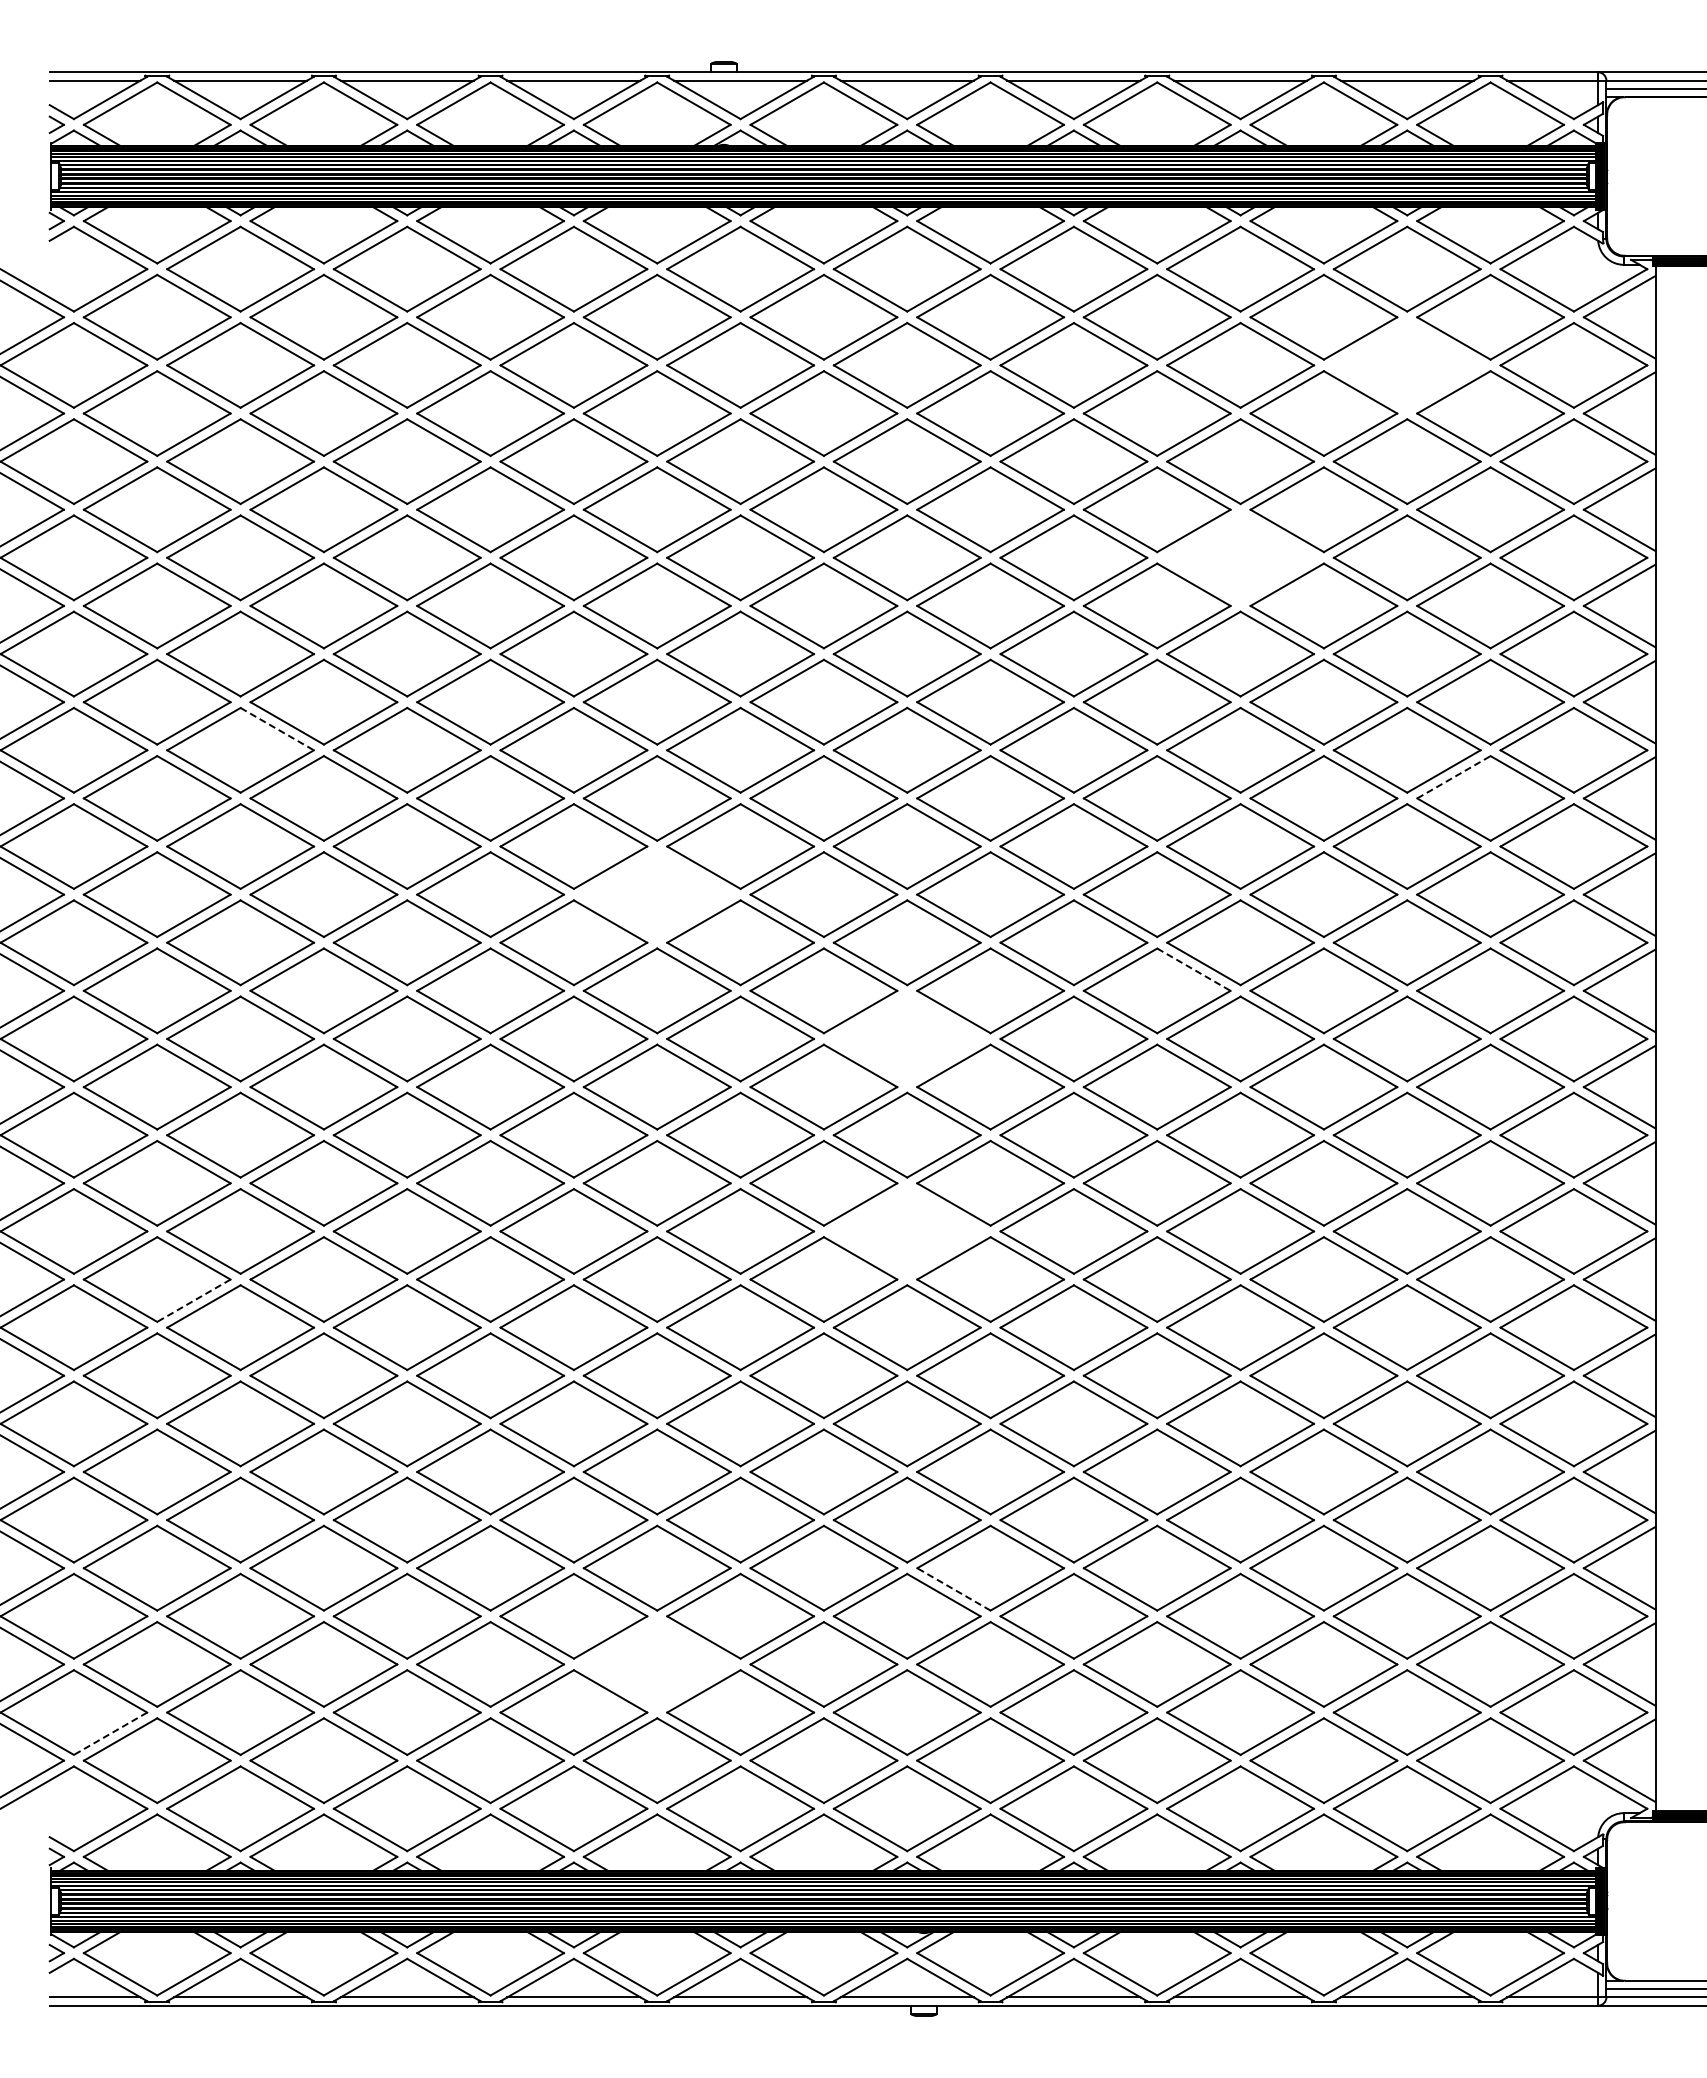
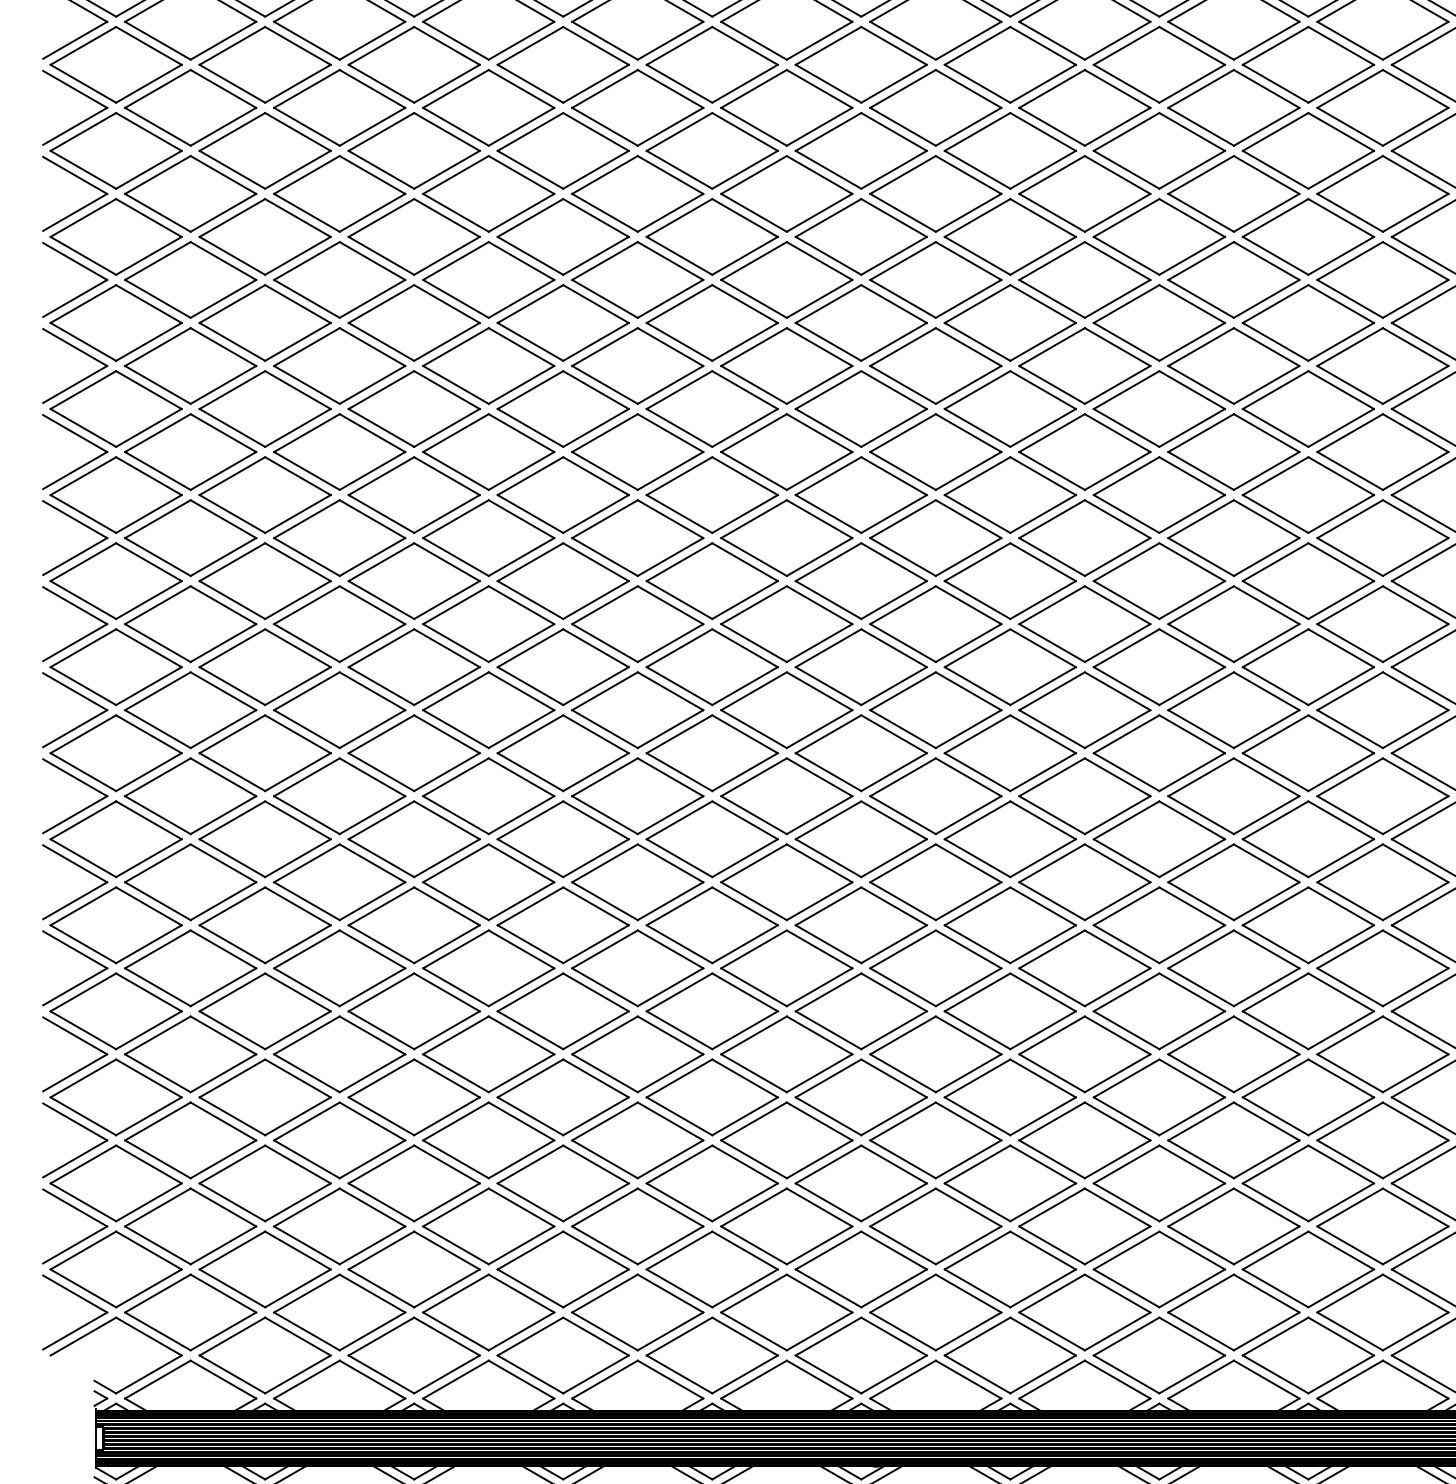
part: (1406, 365) -> (1307, 64), added
part: (1240, 557) -> (1159, 236), added
line: (277, 729) -> (298, 390), dashed -> solid
line: (1454, 777) -> (1350, 433), dashed -> solid
part: (656, 894) -> (637, 537), added
line: (1194, 969) -> (1118, 605), dashed -> solid
part: (906, 1038) -> (860, 666), added
part: (906, 1231) -> (860, 839), added
line: (193, 1300) -> (223, 901), dashed -> solid
line: (953, 1589) -> (902, 1159), dashed -> solid
part: (656, 1664) -> (637, 1226), added
line: (110, 1733) -> (148, 1288), dashed -> solid

